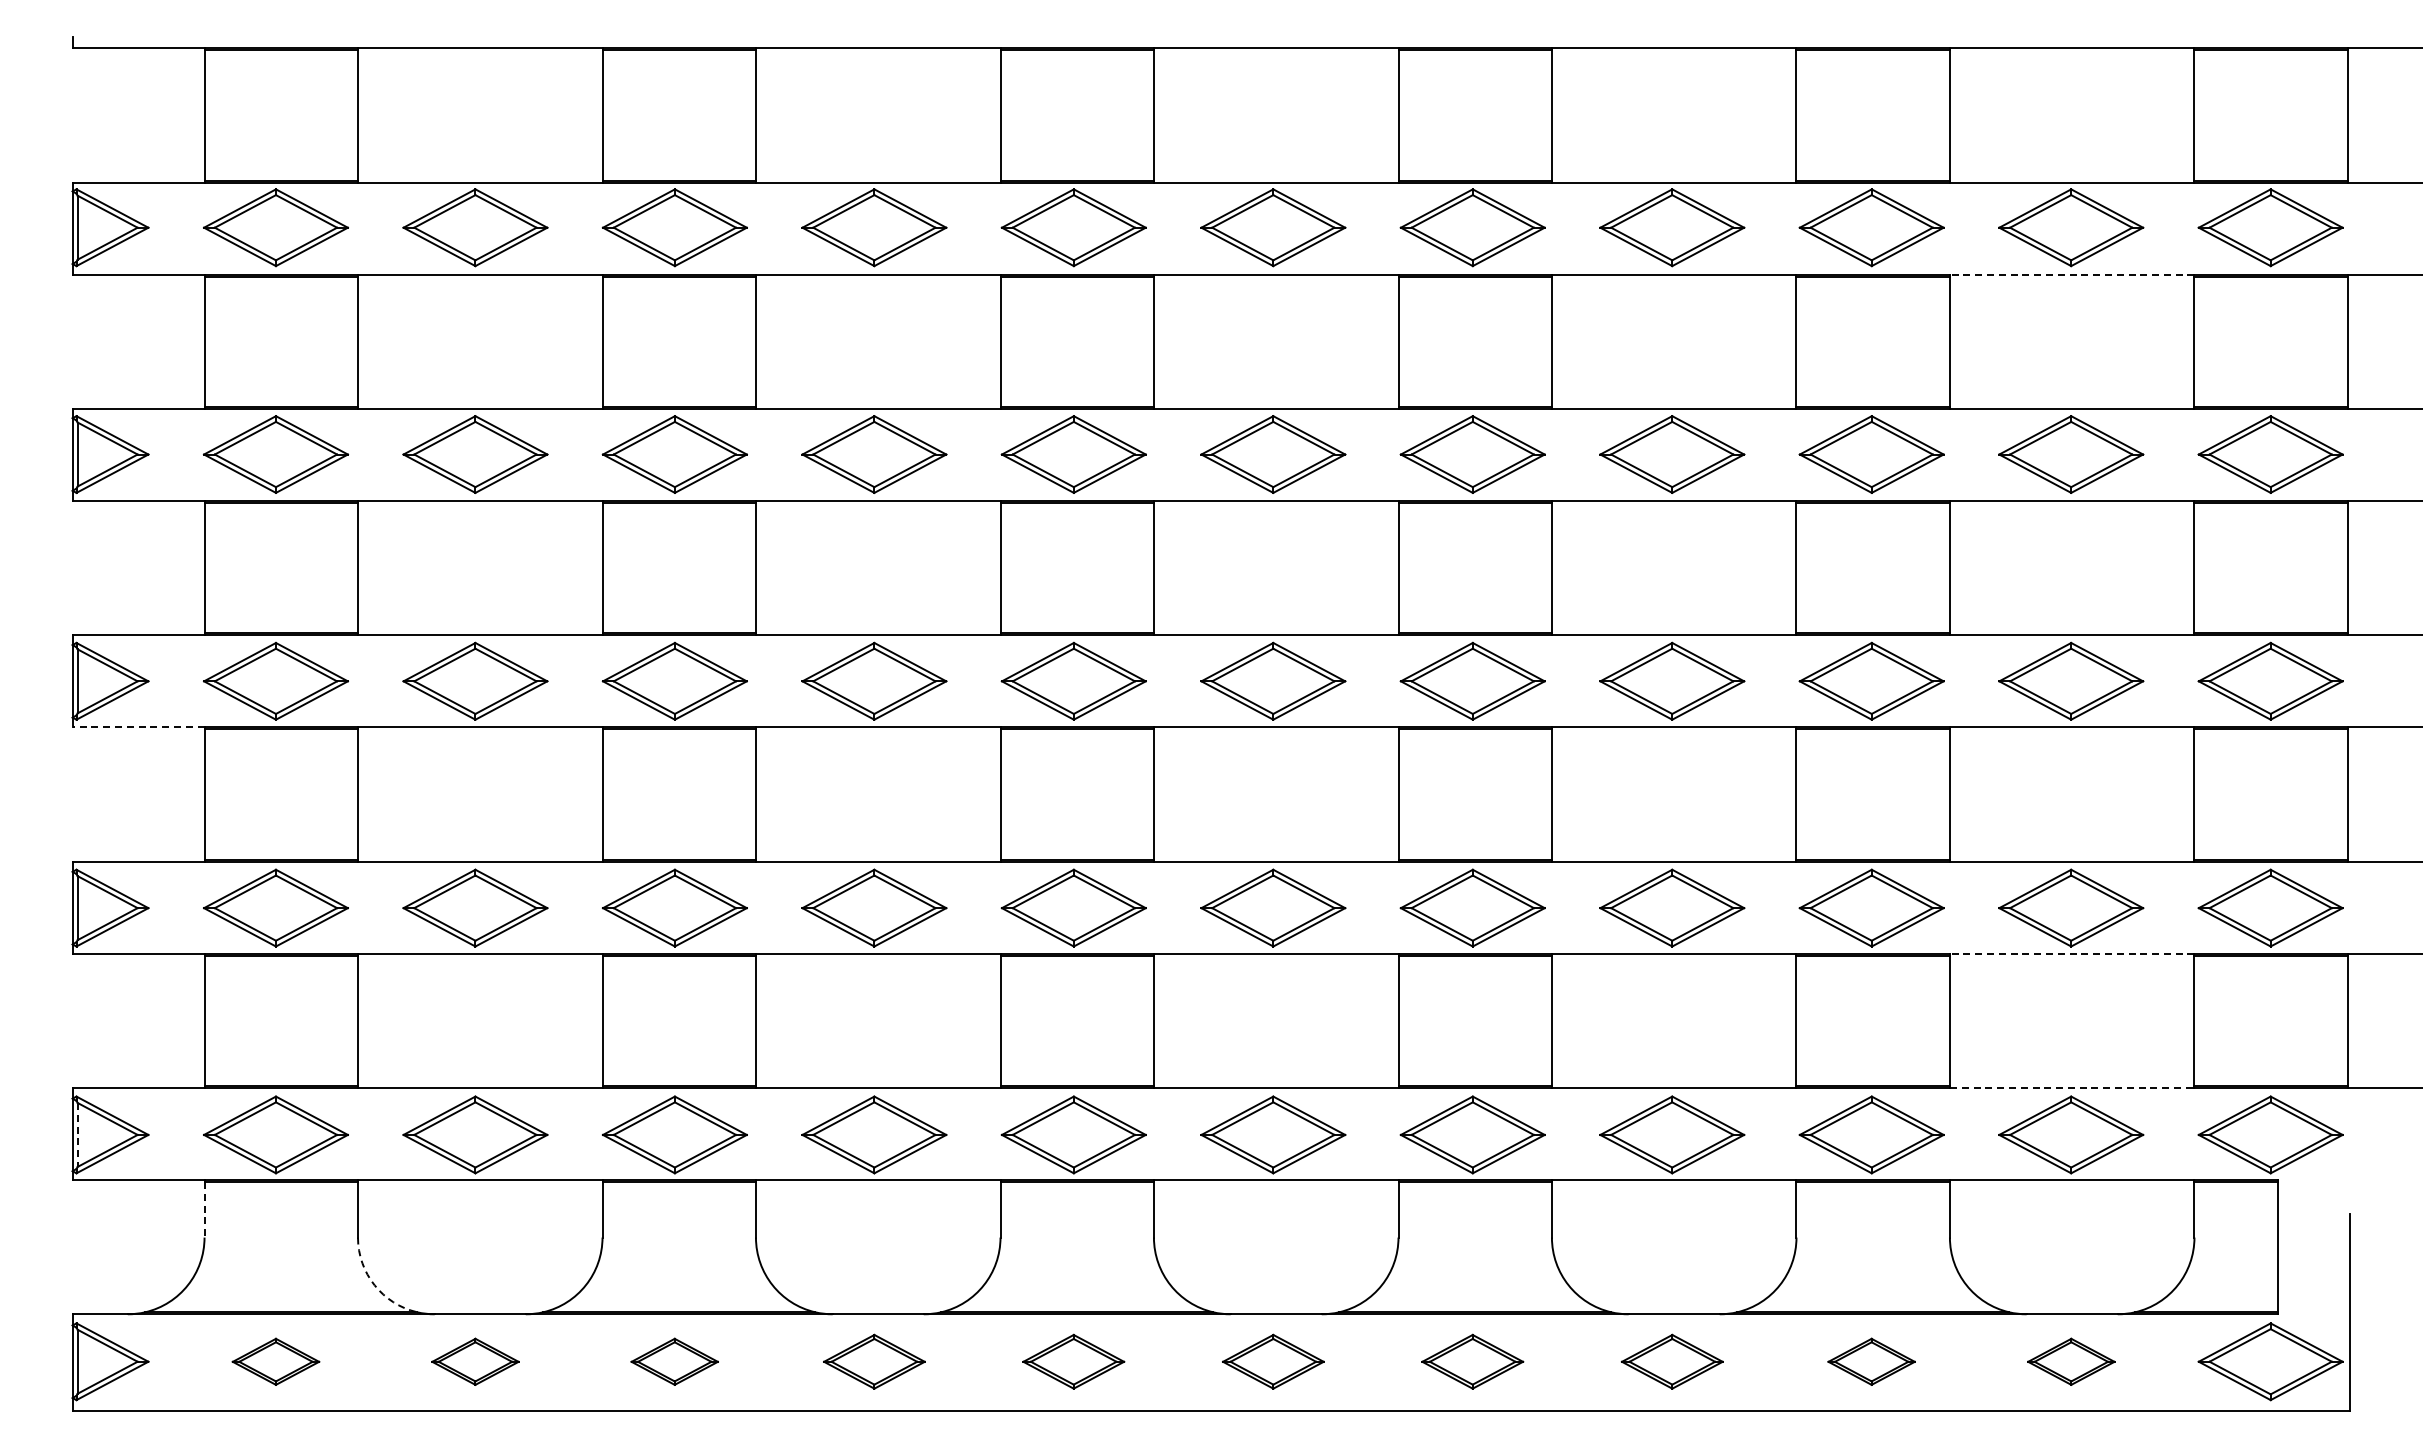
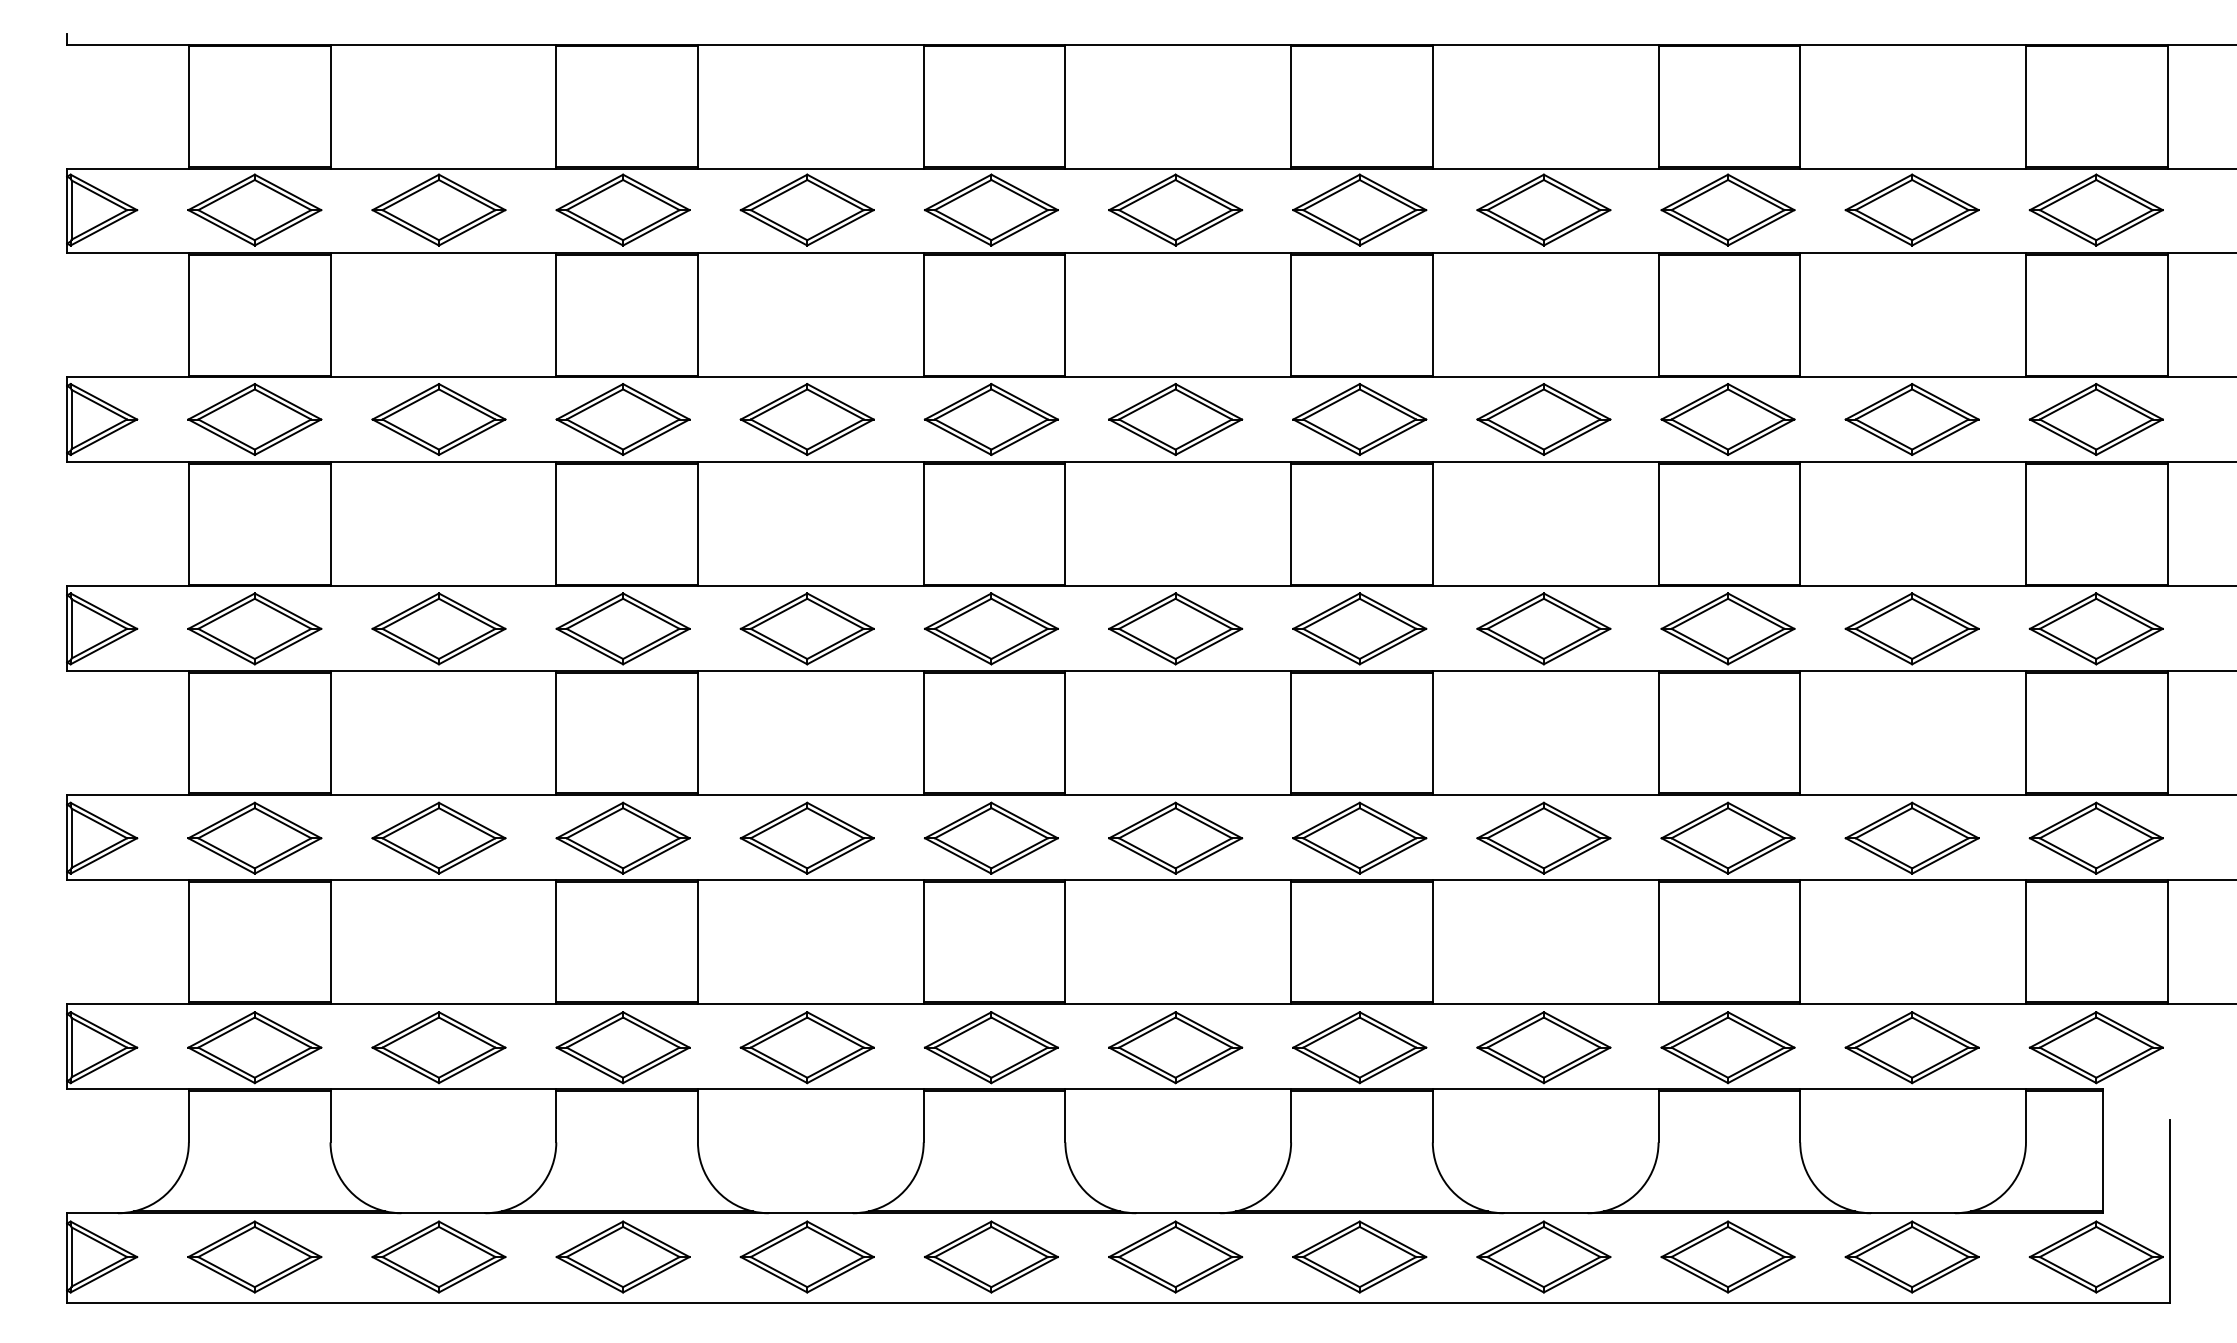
line: (2071, 274) -> (1912, 253), dashed -> solid
line: (138, 727) -> (127, 671), dashed -> solid
line: (2071, 953) -> (1912, 880), dashed -> solid
line: (2072, 1087) -> (1913, 1003), dashed -> solid
line: (77, 1134) -> (71, 1047), dashed -> solid
line: (204, 1209) -> (188, 1116), dashed -> solid
arc: (374, 1285) -> (345, 1186), dashed -> solid
part: (275, 1361) -> (254, 1256), size x1.67
part: (475, 1361) -> (439, 1256), size x1.67
part: (674, 1361) -> (622, 1256), size x1.67
part: (874, 1361) -> (807, 1256), size x1.43
part: (1073, 1361) -> (991, 1256), size x1.43
part: (1273, 1361) -> (1175, 1256), size x1.43
part: (1472, 1361) -> (1359, 1256), size x1.43
part: (1672, 1361) -> (1544, 1256), size x1.43
part: (1871, 1361) -> (1727, 1256), size x1.67
part: (2071, 1361) -> (1912, 1256), size x1.67

